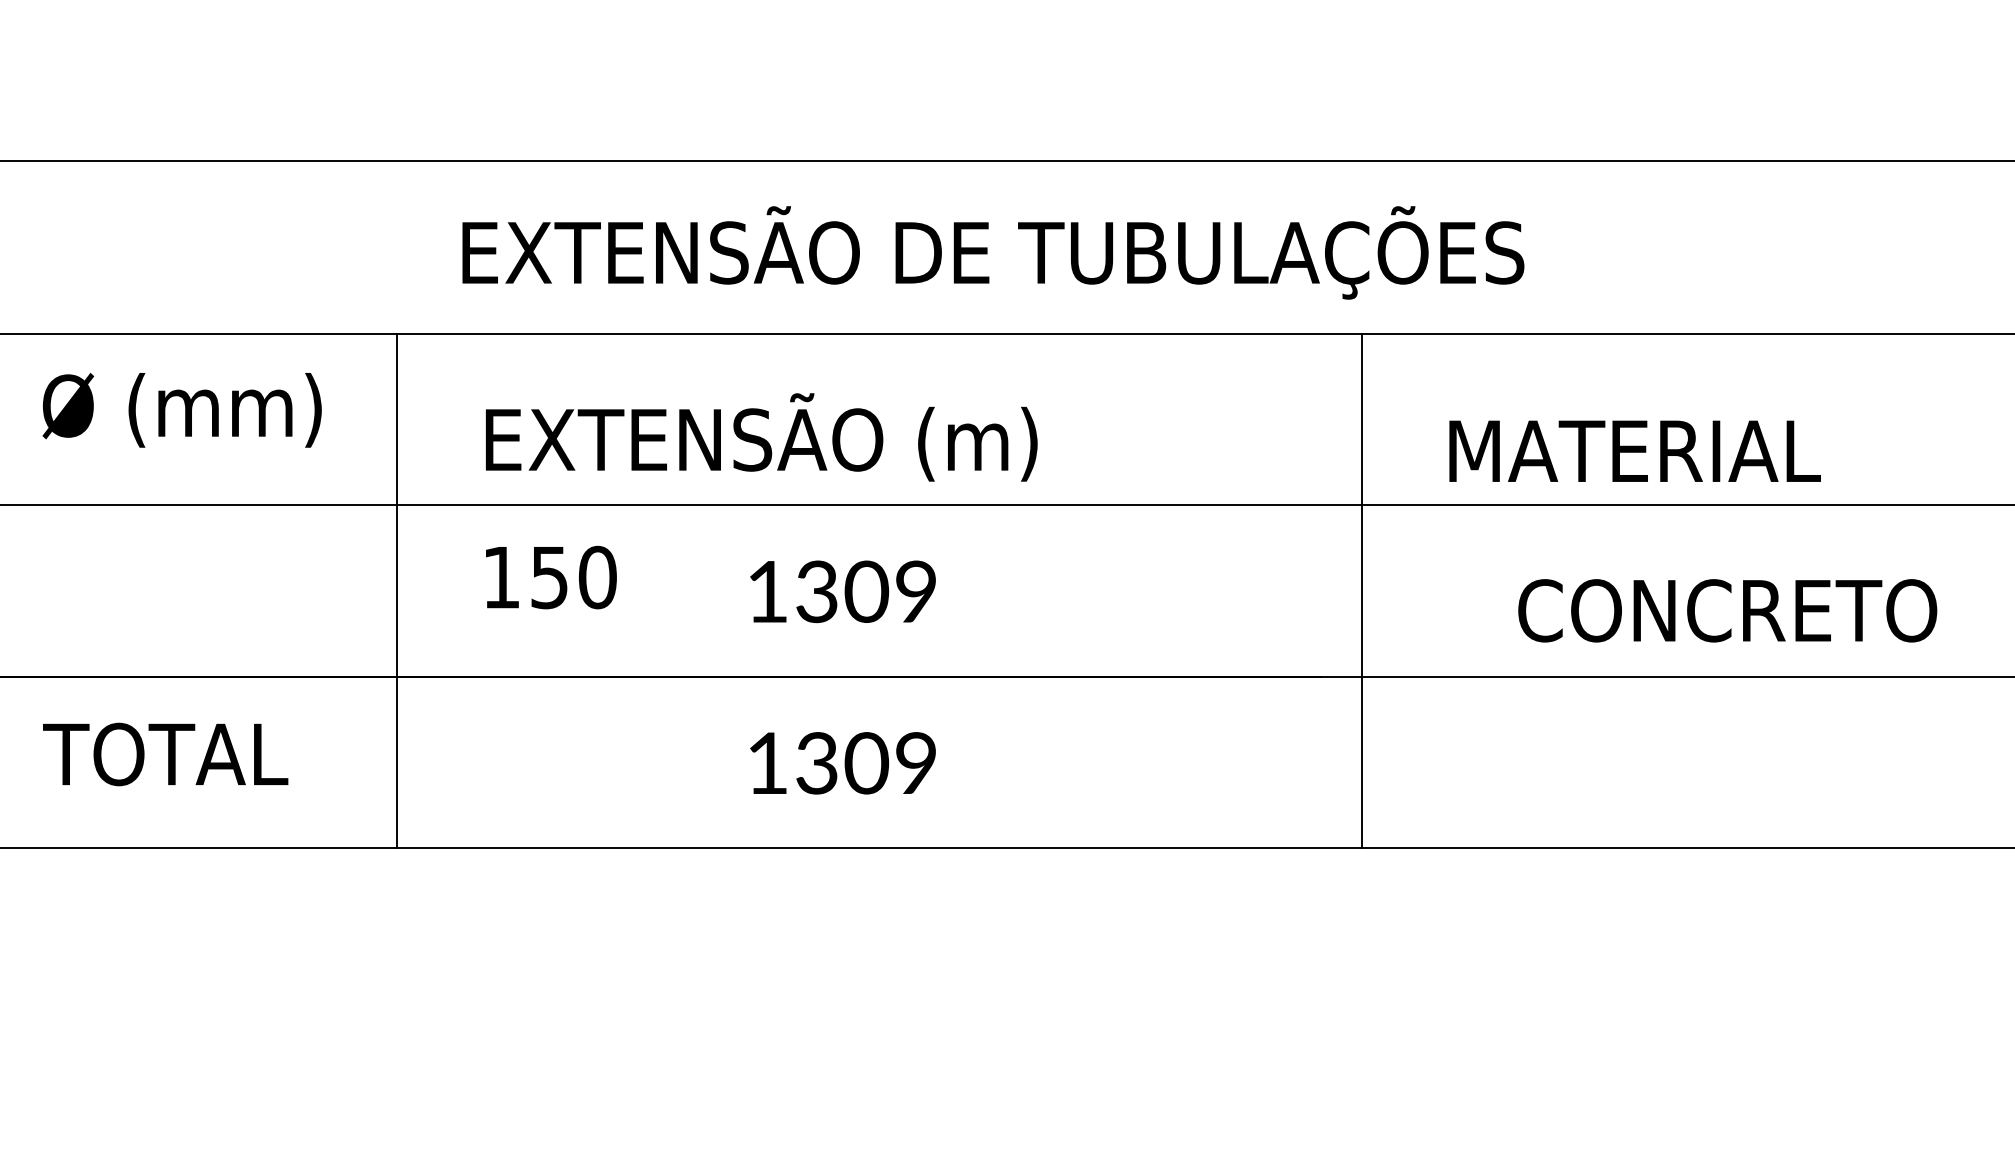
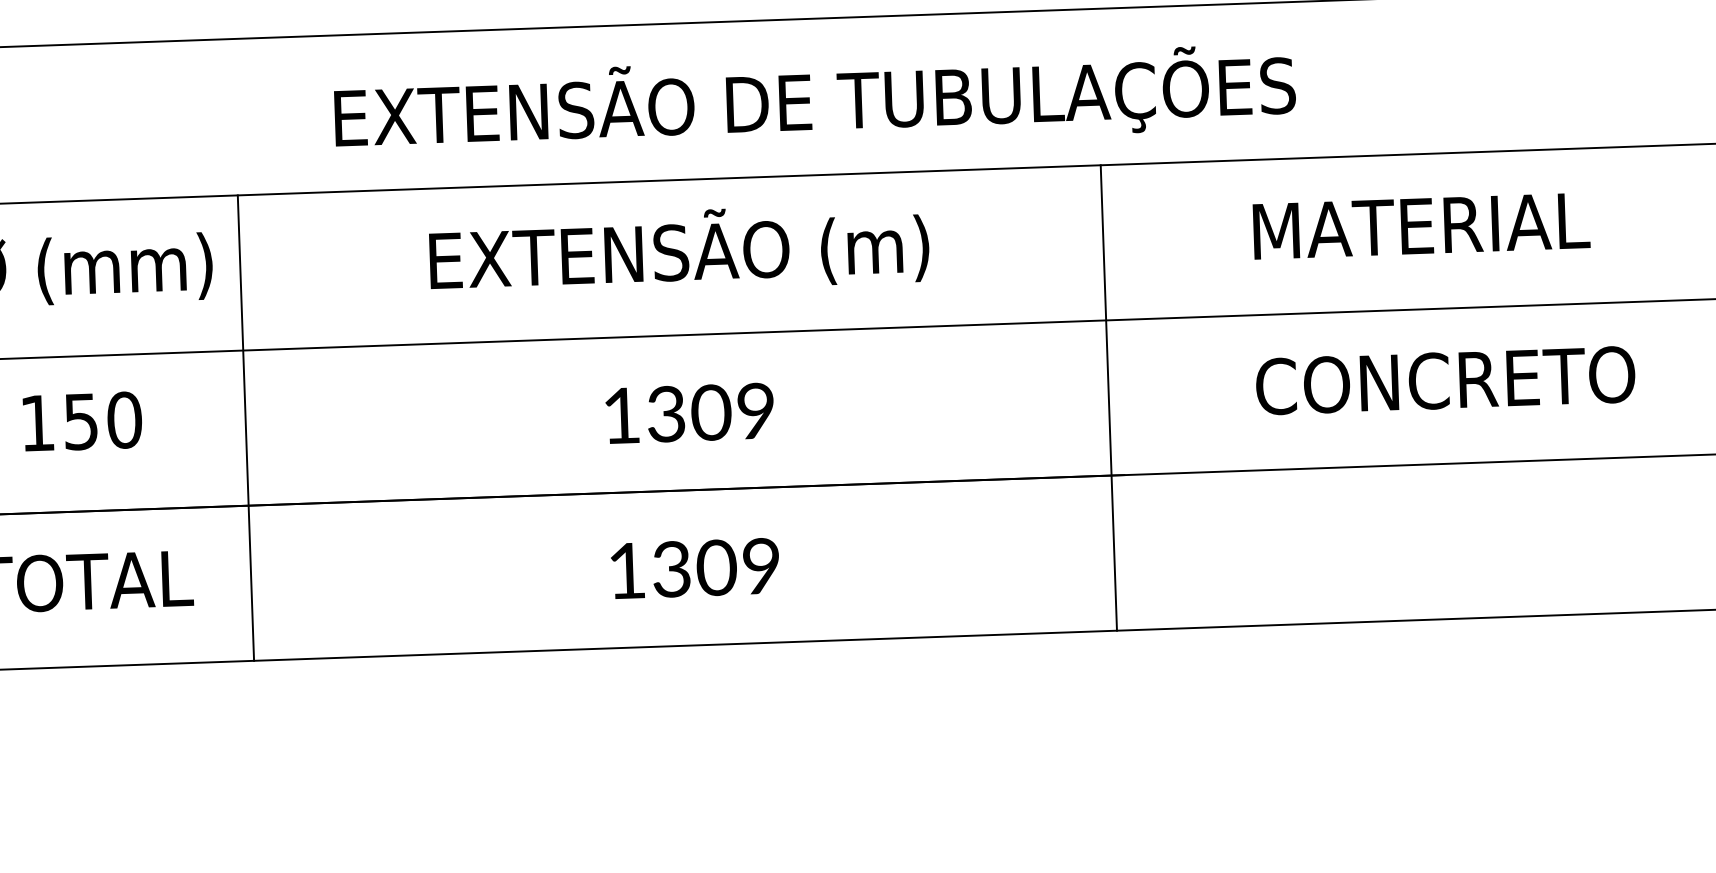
text: (761, 437) -> (679, 250), moved
text: (1634, 450) -> (1421, 225), moved
text: (551, 577) -> (82, 421), moved
line: (397, 590) -> (246, 427), moved
line: (1362, 590) -> (1109, 397), moved
text: (1727, 610) -> (1445, 380), moved

